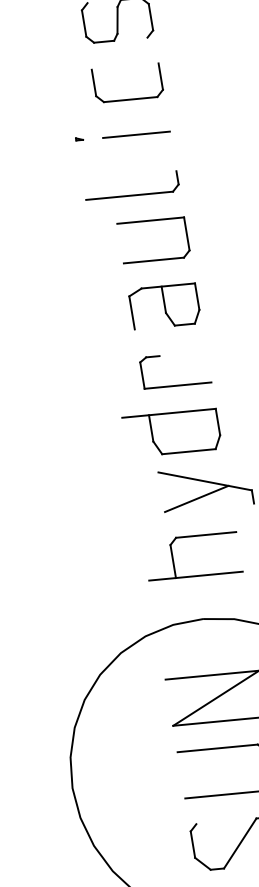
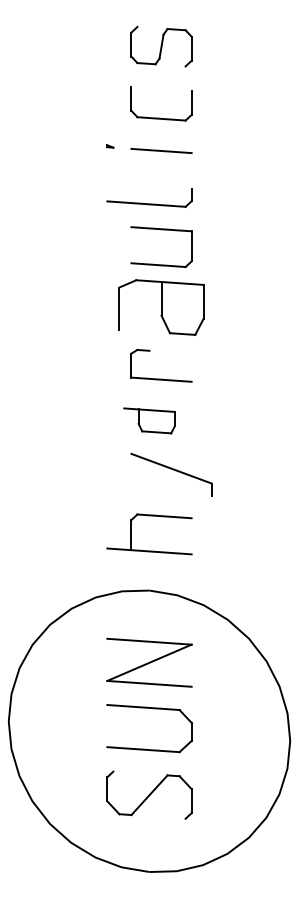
part: (164, 306) -> (161, 307), size x1.4
part: (172, 432) -> (149, 420), size x0.6
line: (196, 498) -> (161, 482), removed

